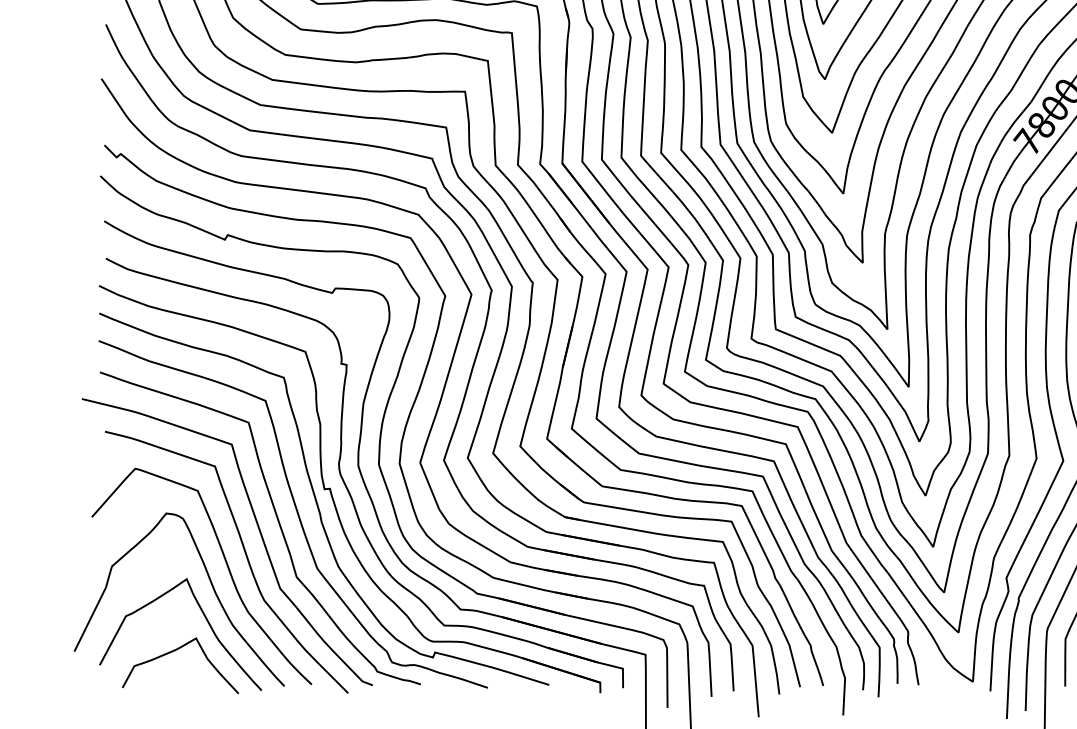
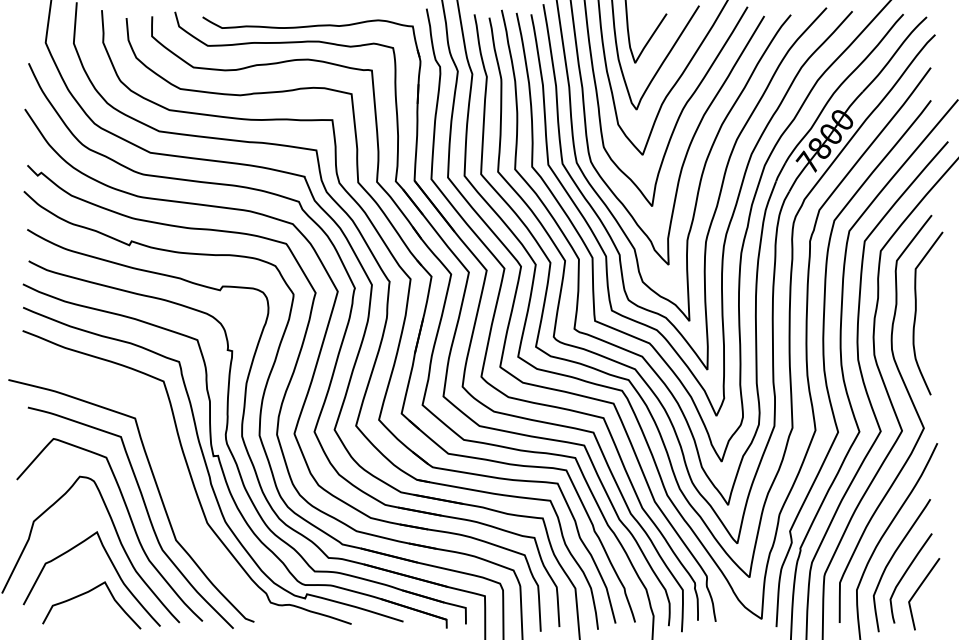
curve: (277, 521) -> (173, 483), removed

